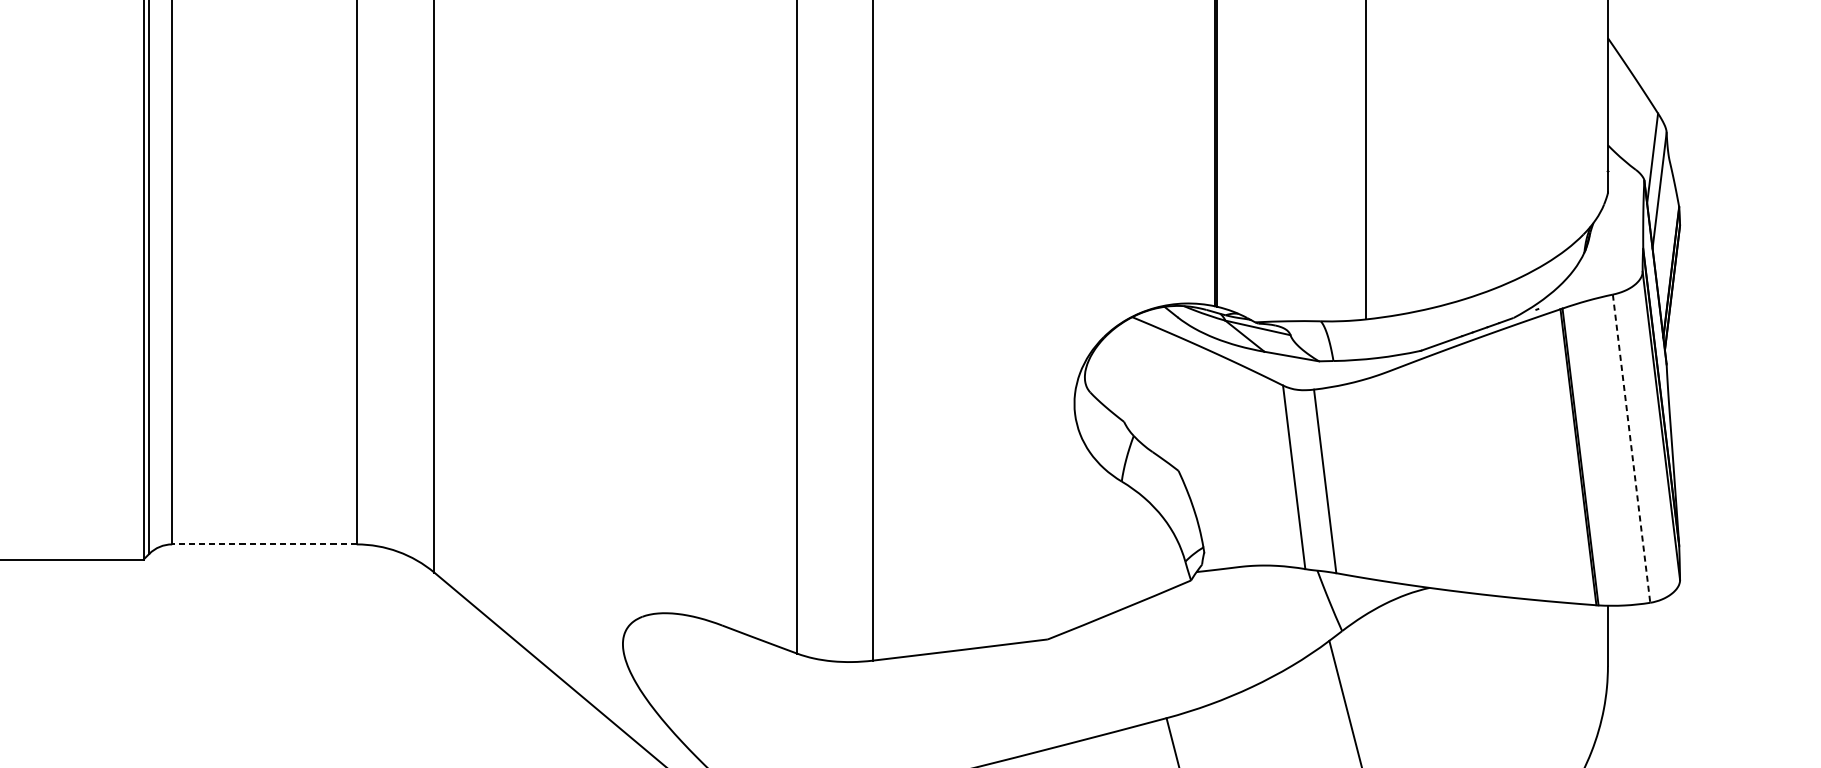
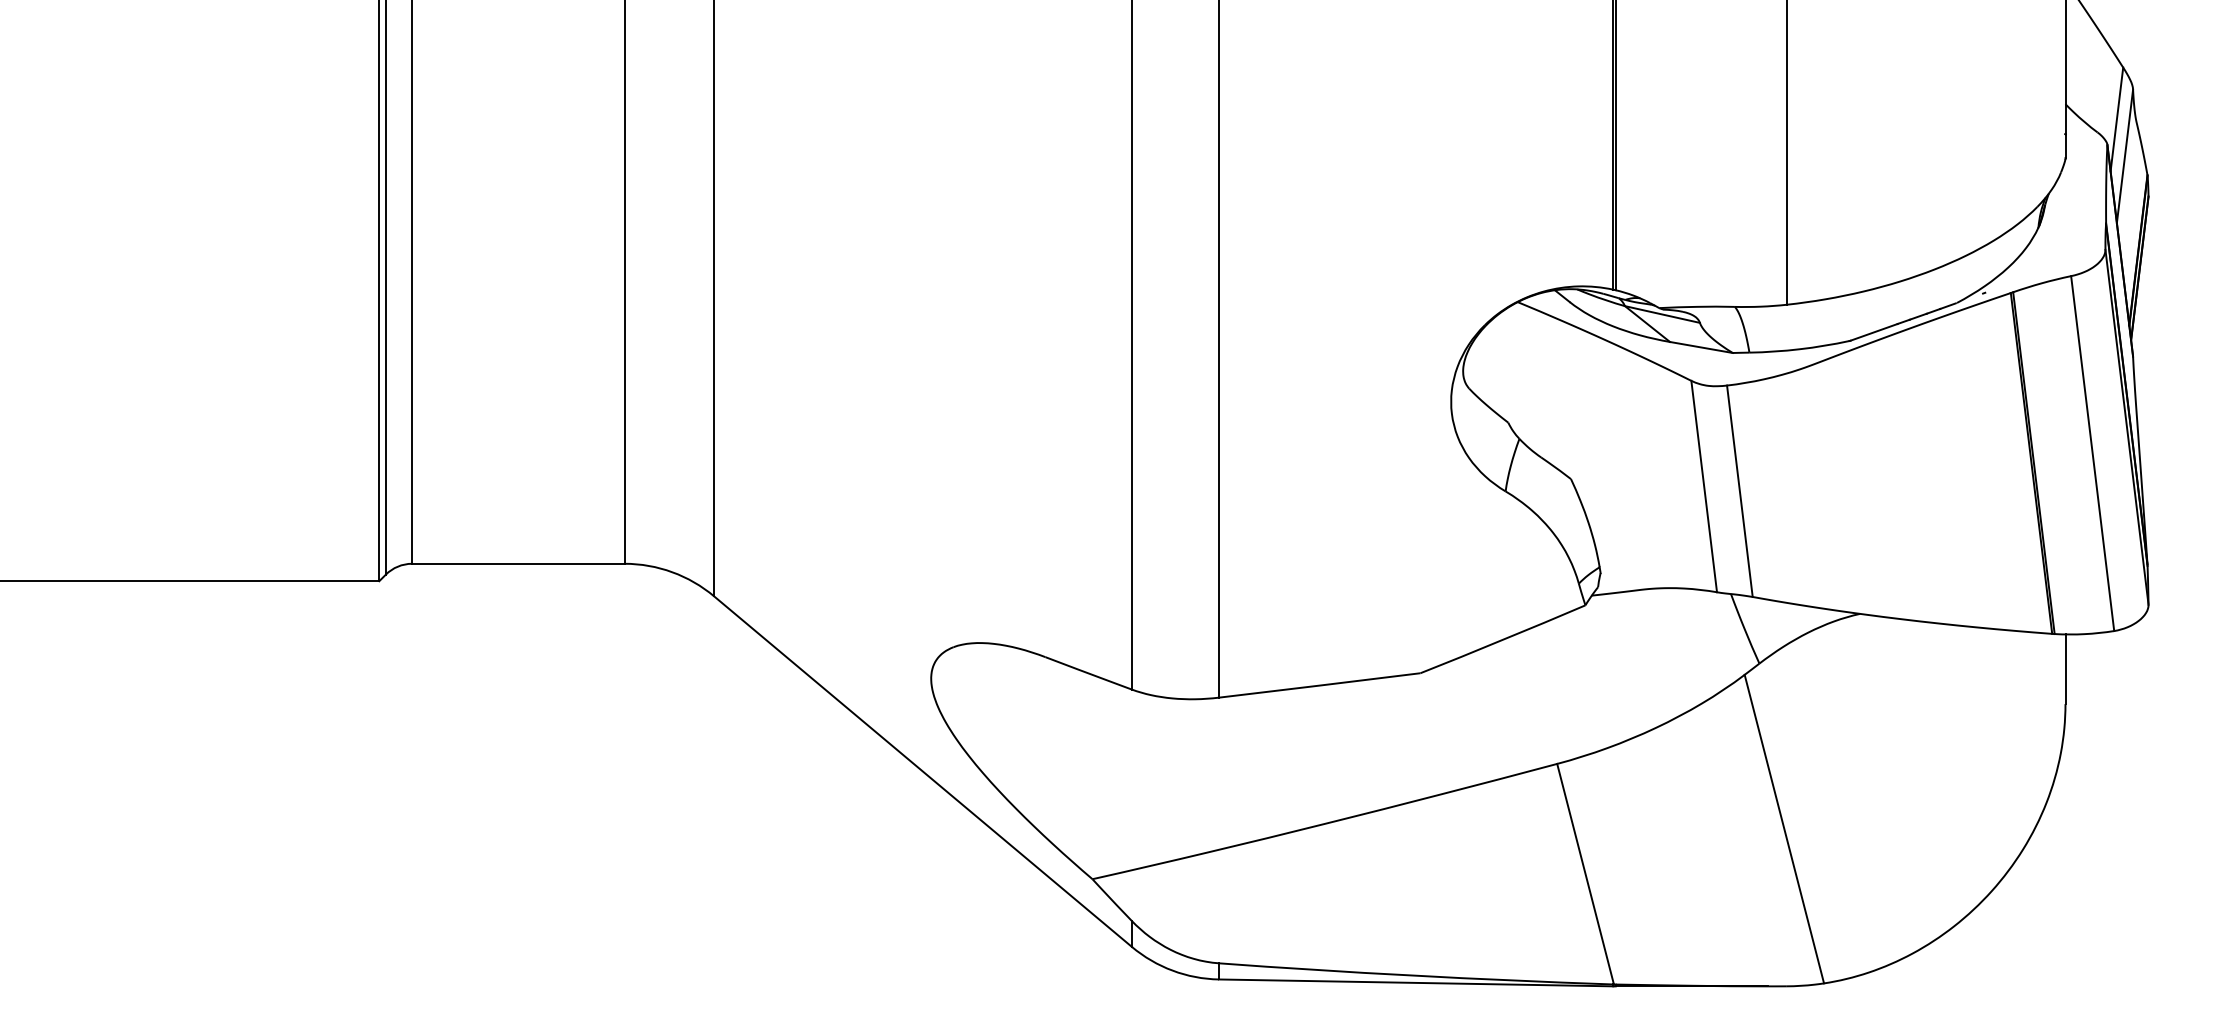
line: (1631, 448) -> (2092, 453), dashed -> solid
line: (263, 544) -> (517, 563), dashed -> solid

